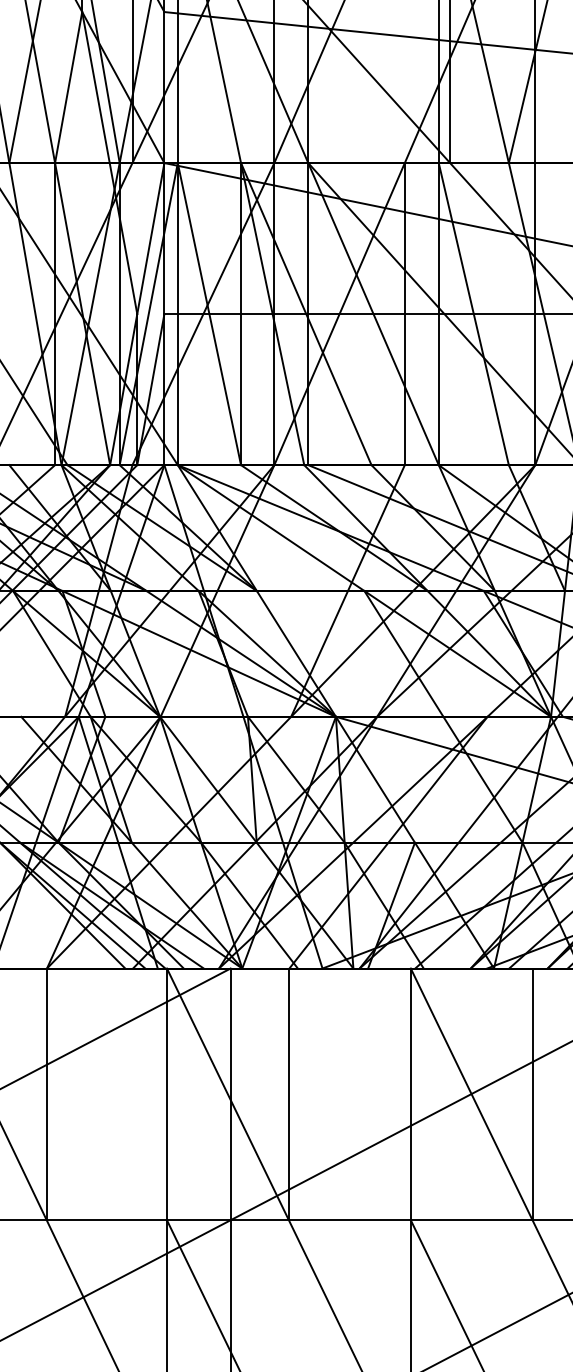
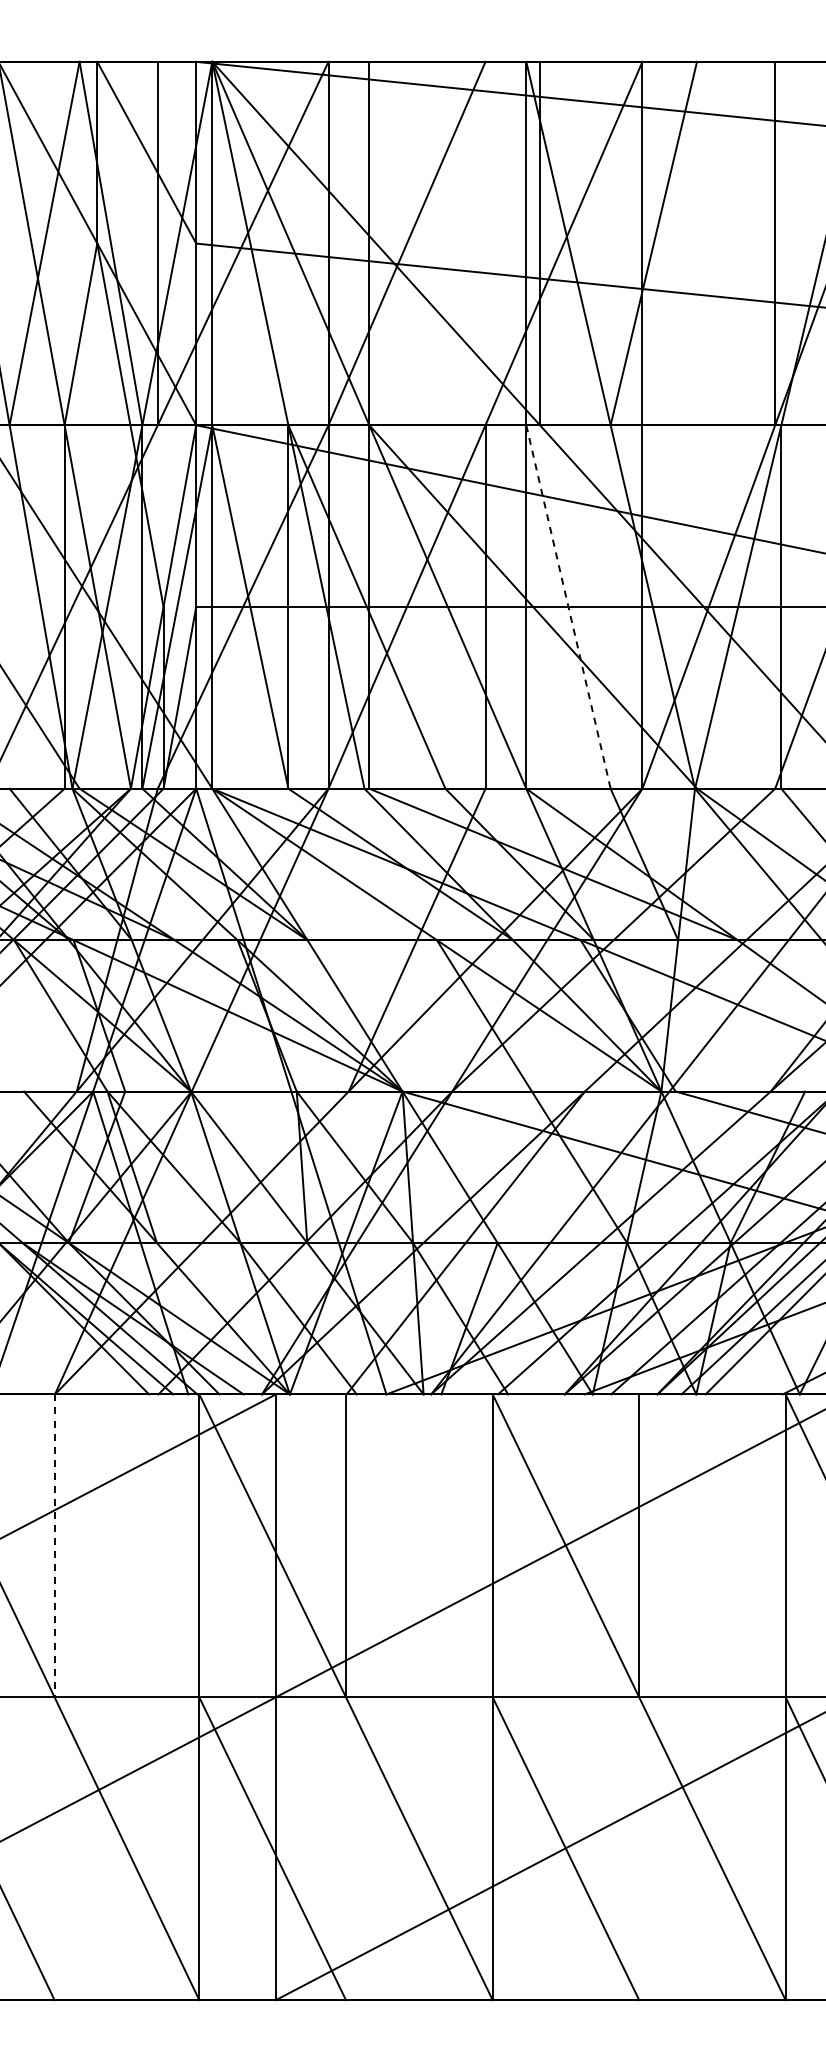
line: (473, 314) -> (568, 607), solid -> dashed
line: (46, 1094) -> (54, 1546), solid -> dashed

